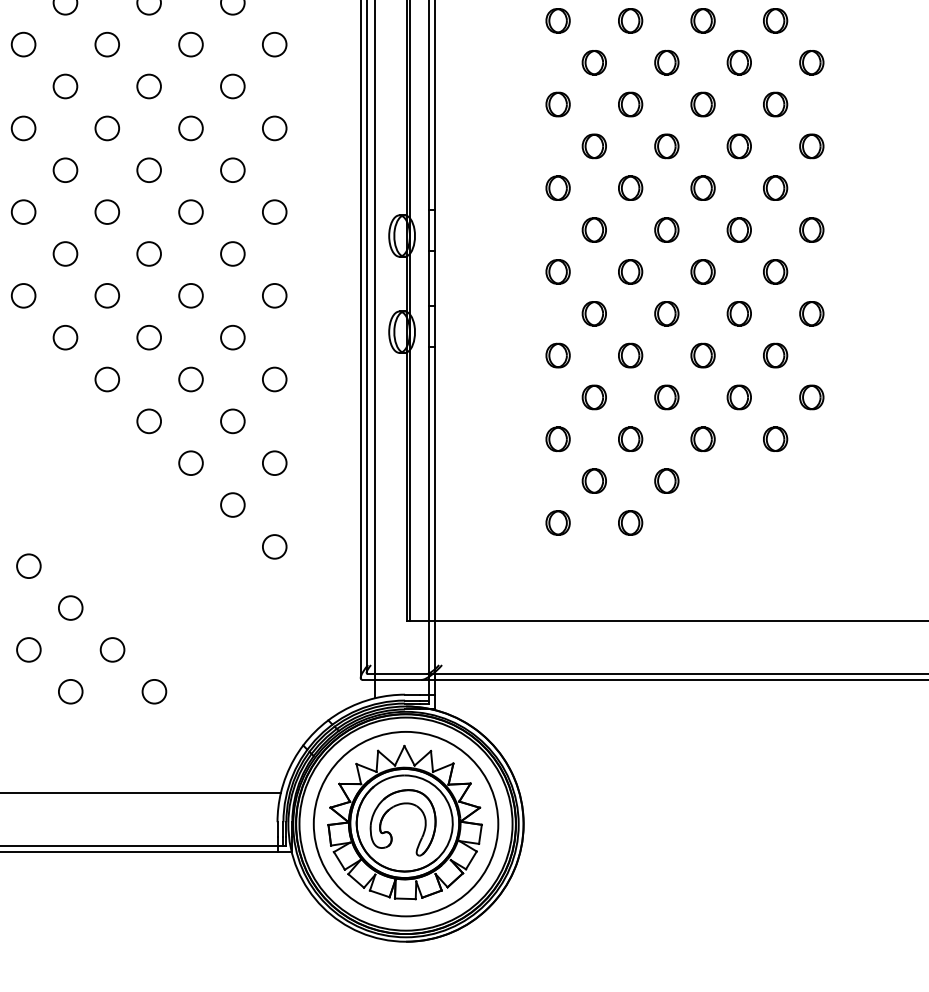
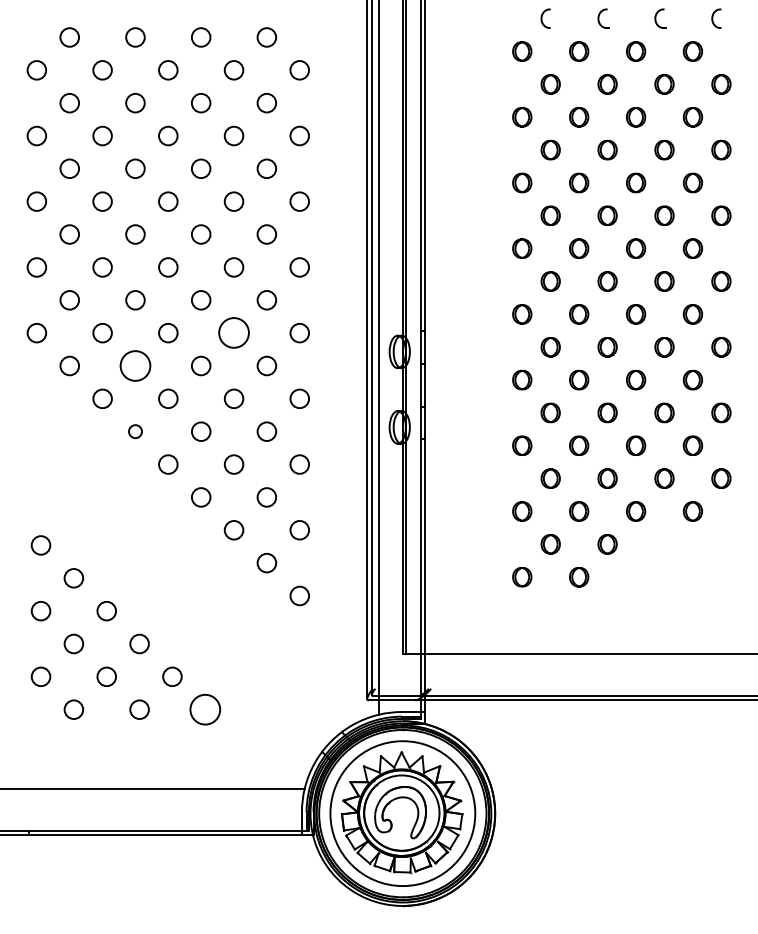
circle: (190, 212) -> (233, 333), size x1.6
circle: (65, 253) -> (135, 365), size x1.6
circle: (65, 337) -> (135, 431), size x0.7
circle: (154, 691) -> (205, 709), size x1.6

